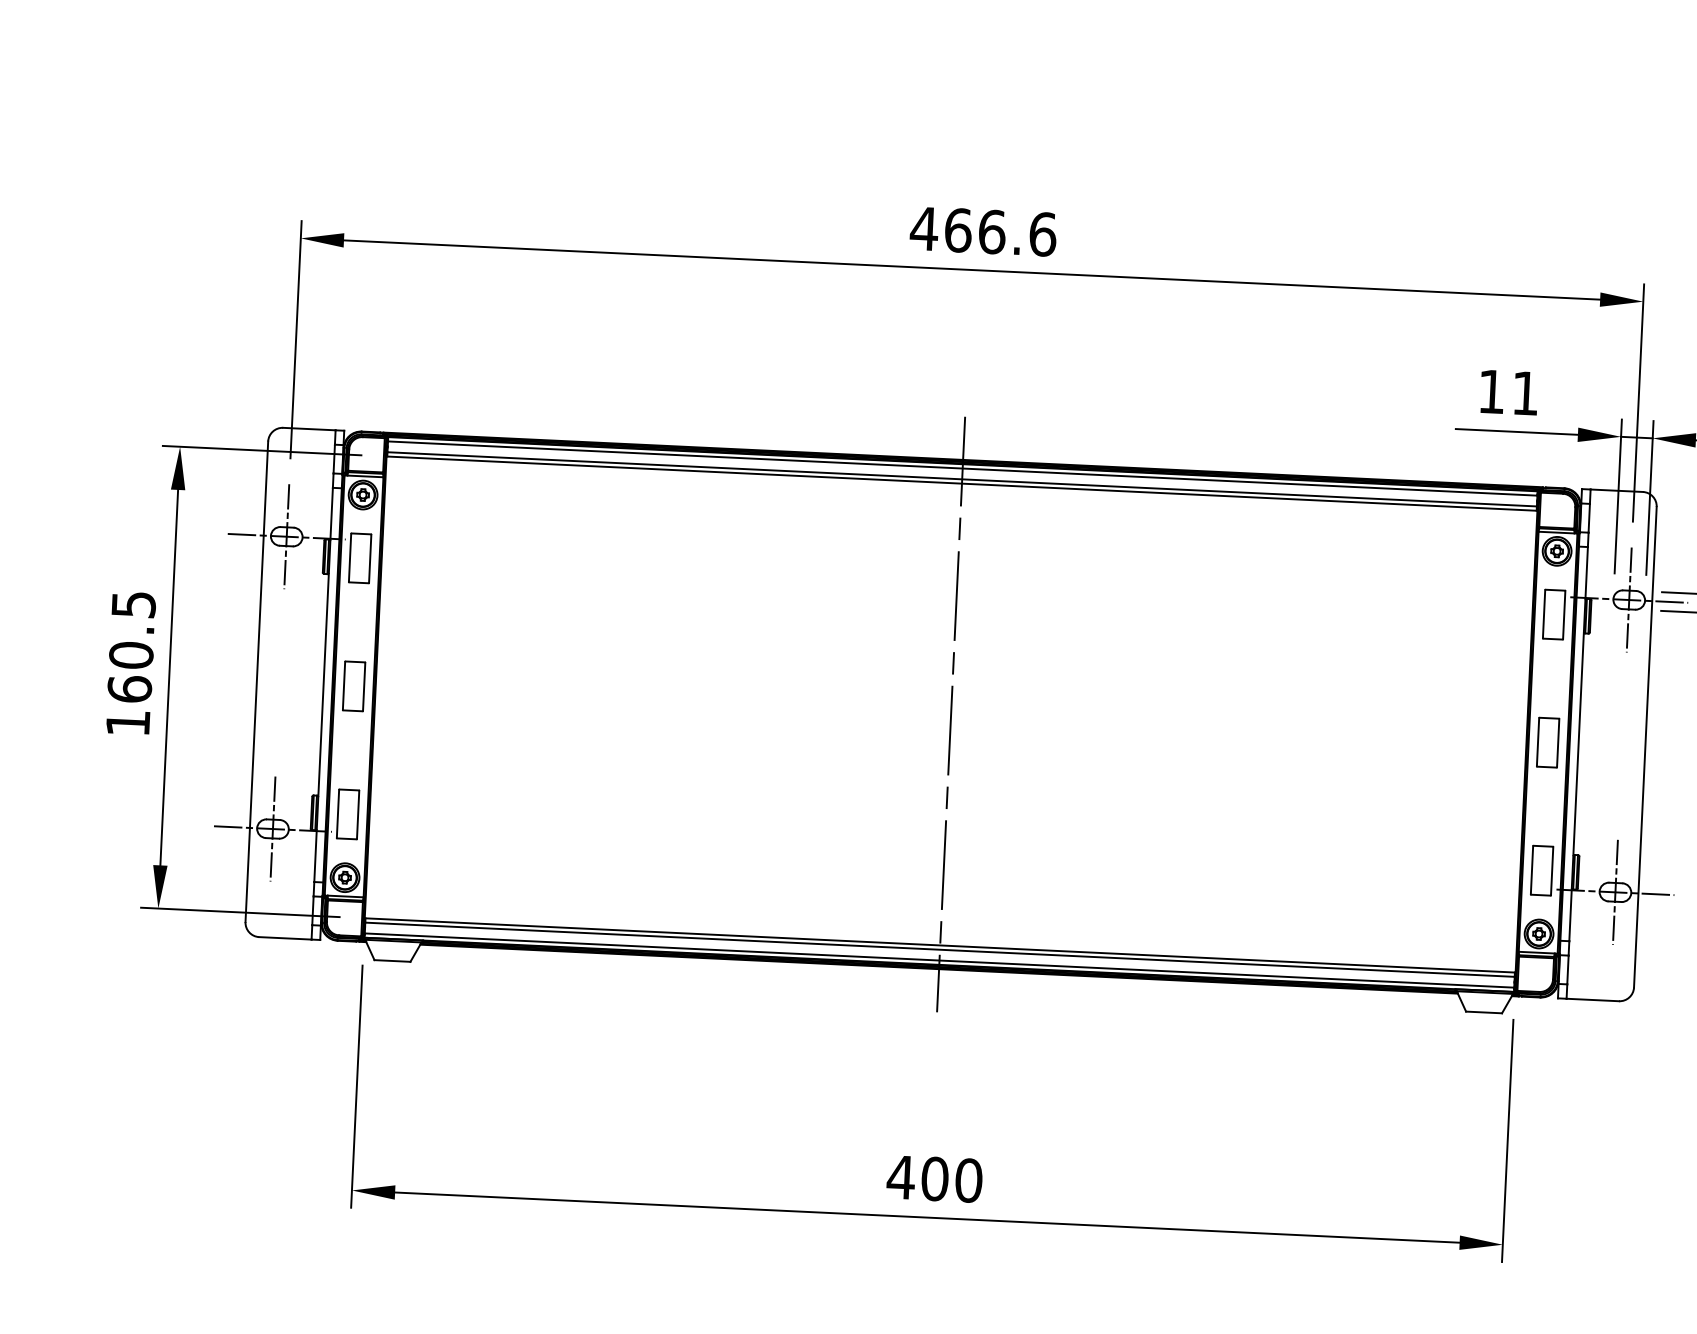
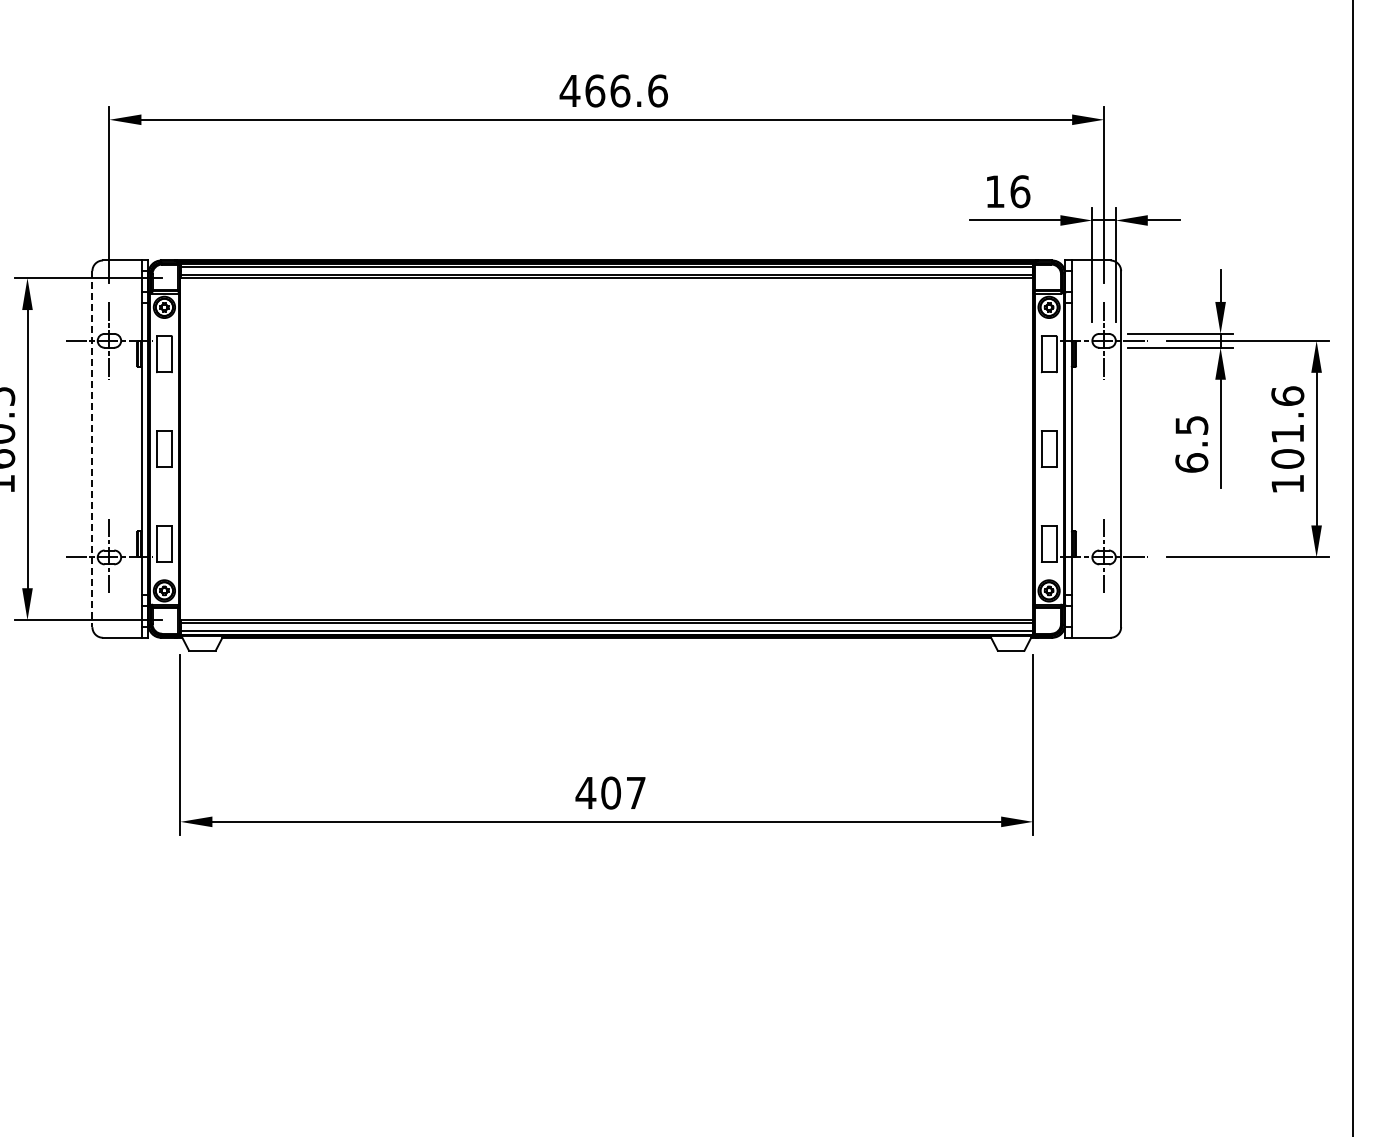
text: (1525, 393) -> (1020, 191), 11 -> 16
line: (256, 682) -> (92, 449), solid -> dashed
line: (950, 713) -> (606, 448), removed
text: (969, 1179) -> (636, 792), 400 -> 407

